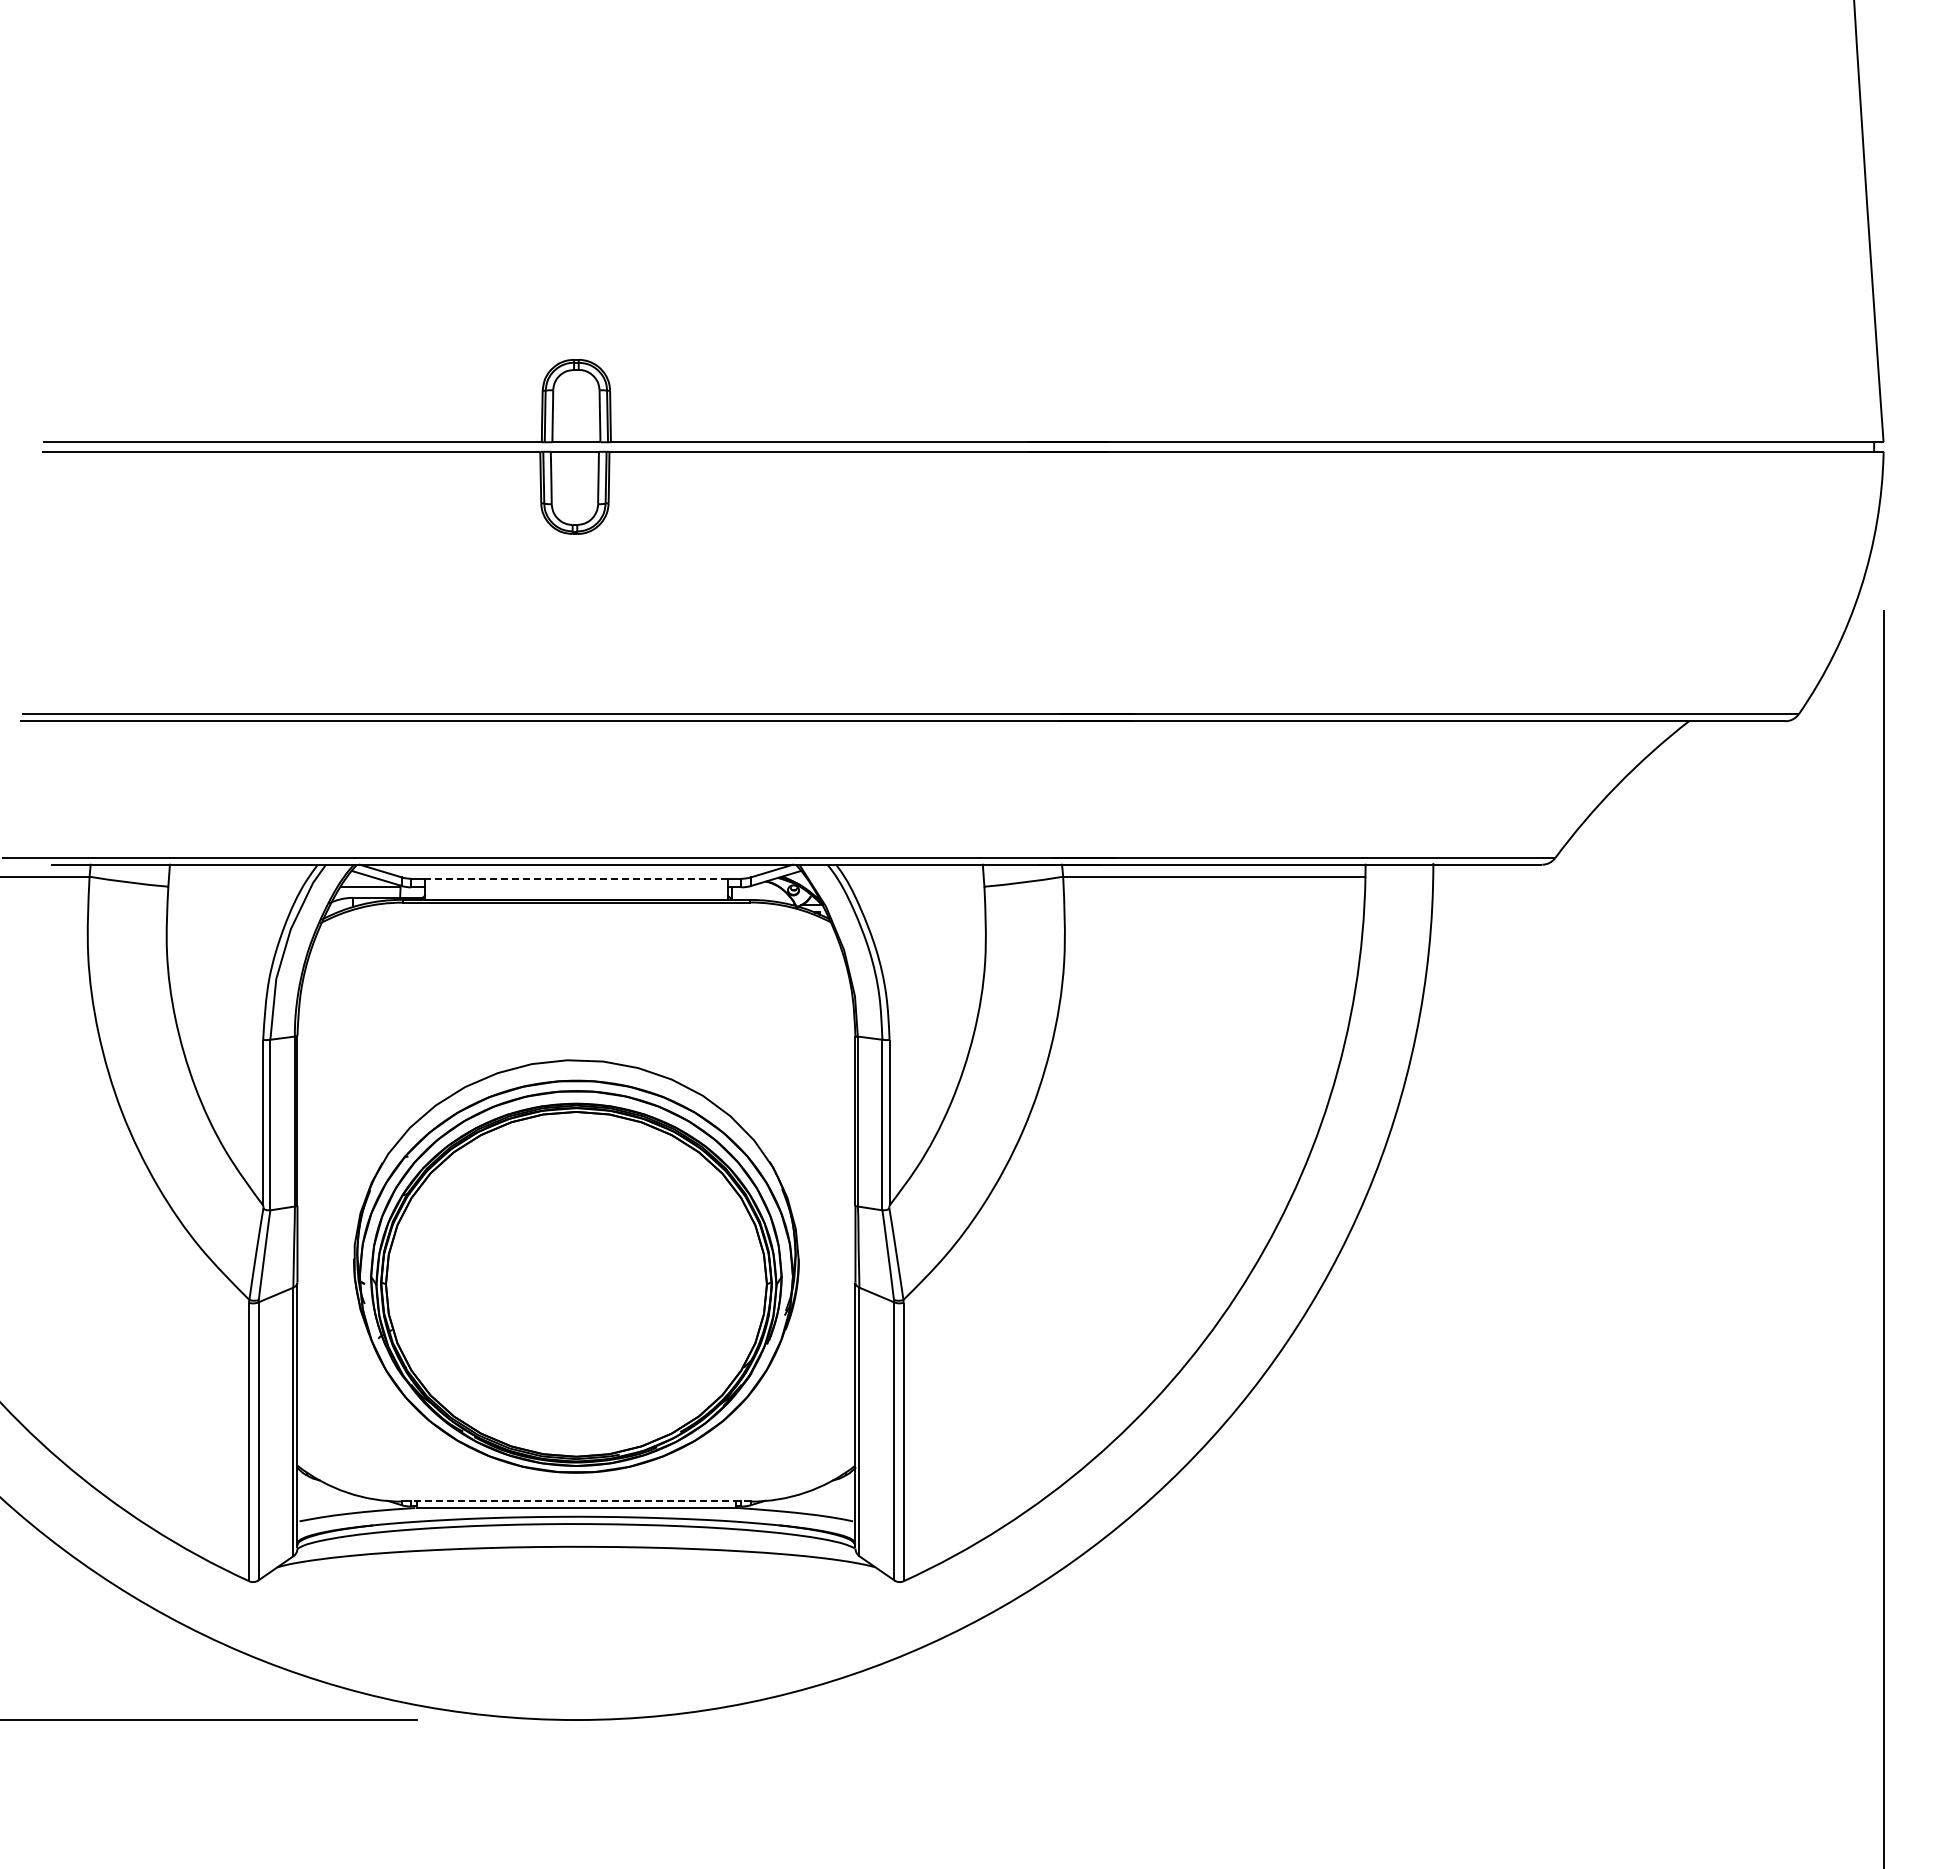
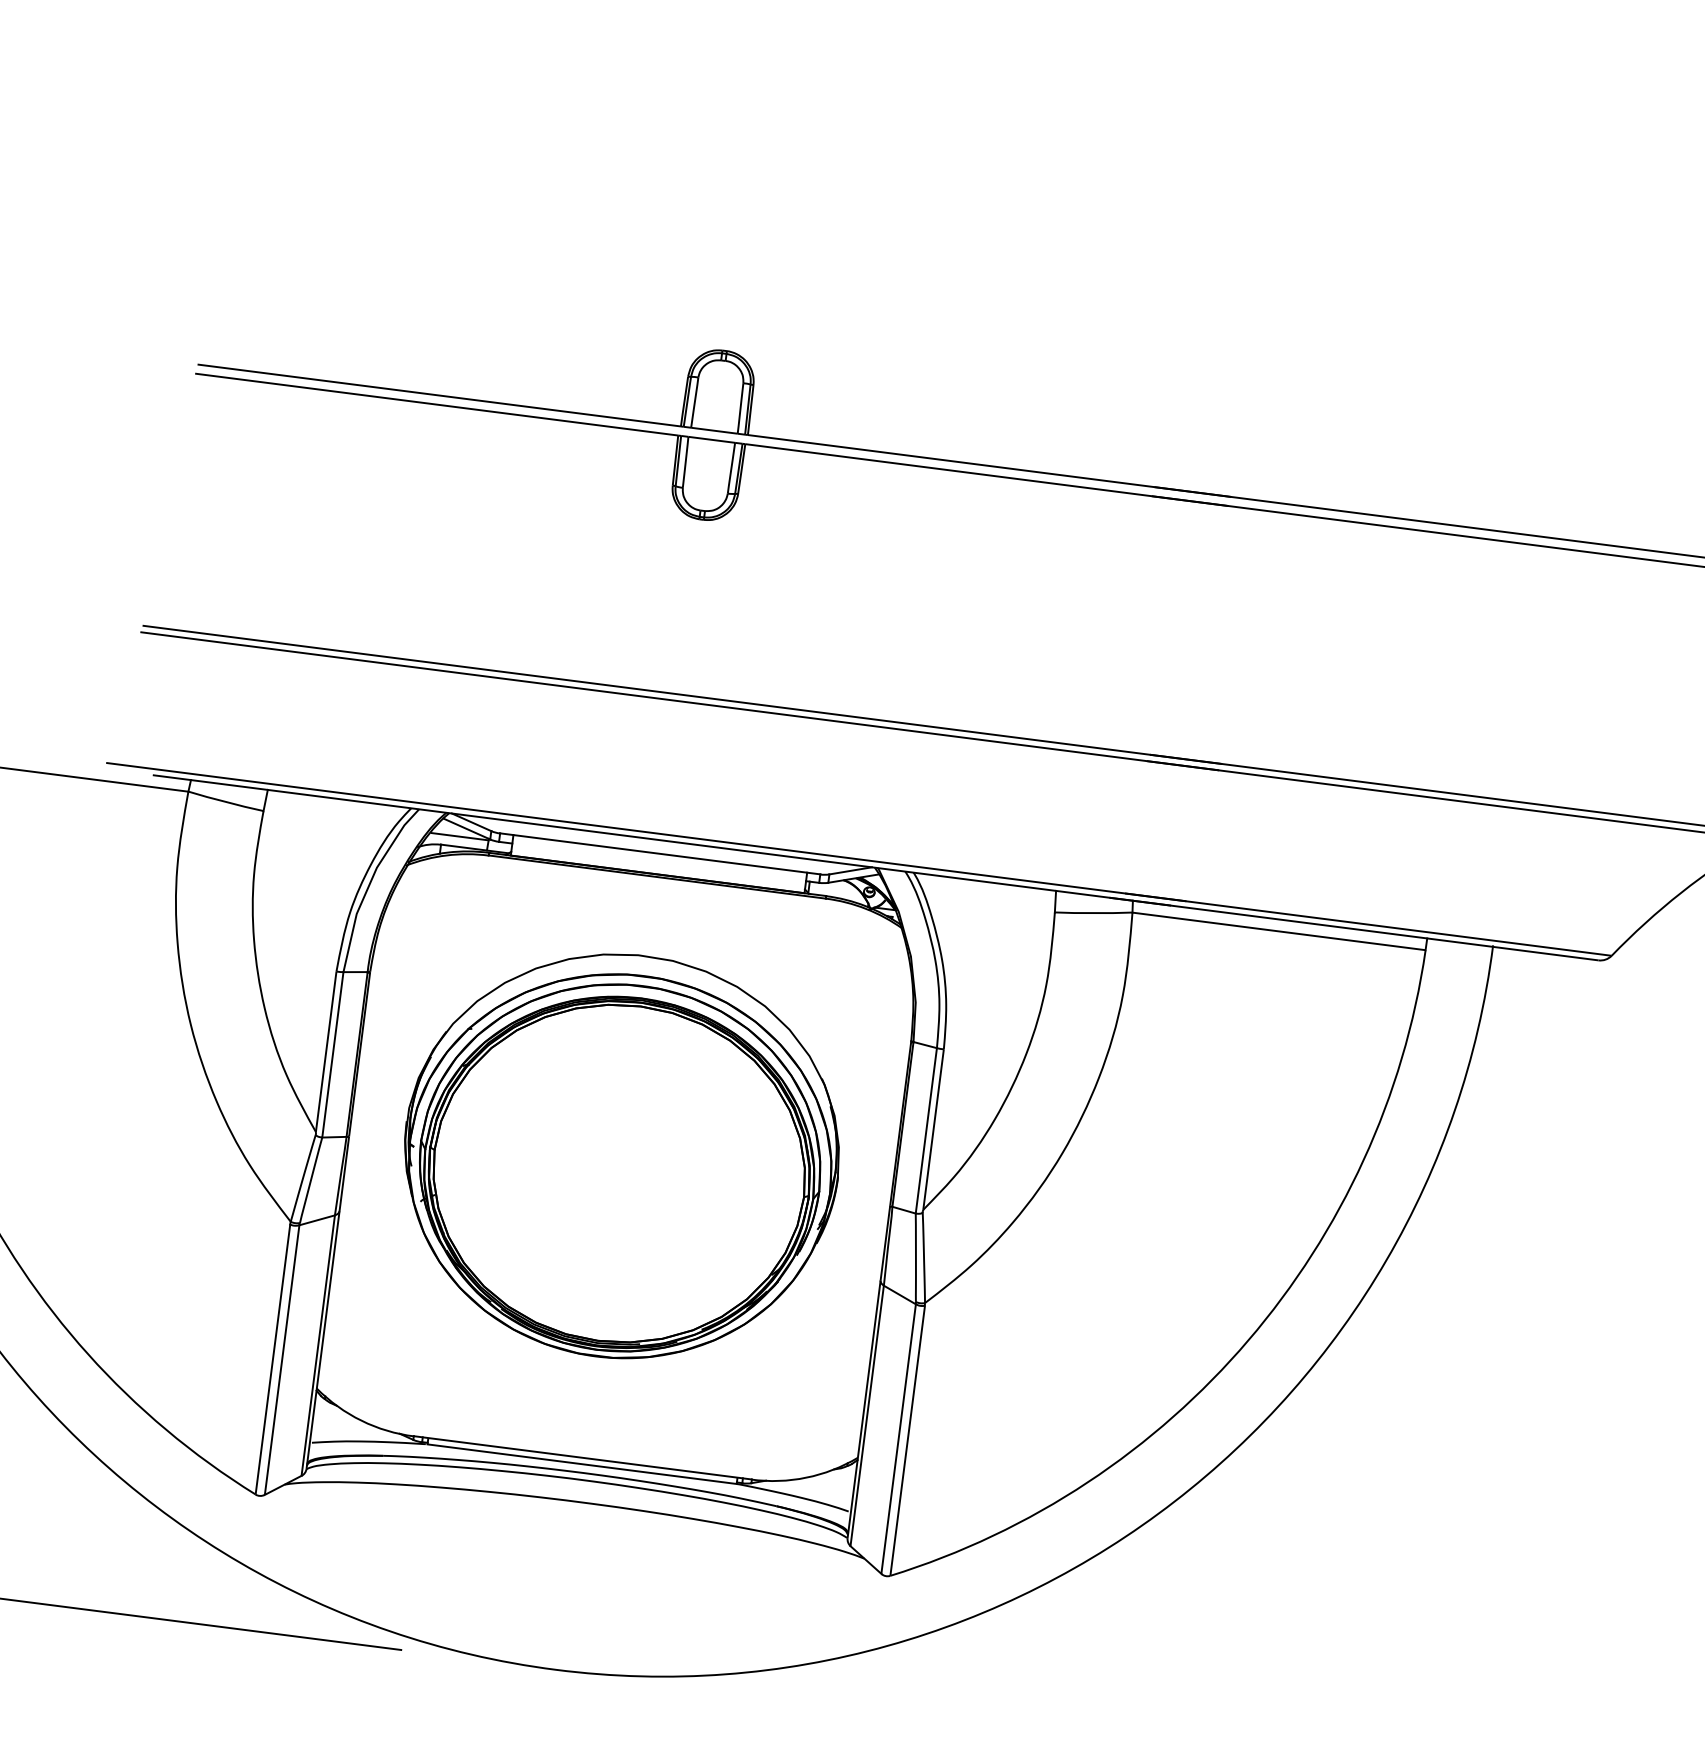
line: (575, 878) -> (659, 853), dashed -> solid
part: (576, 1266) -> (621, 1156), moved
line: (576, 1501) -> (582, 1457), dashed -> solid

